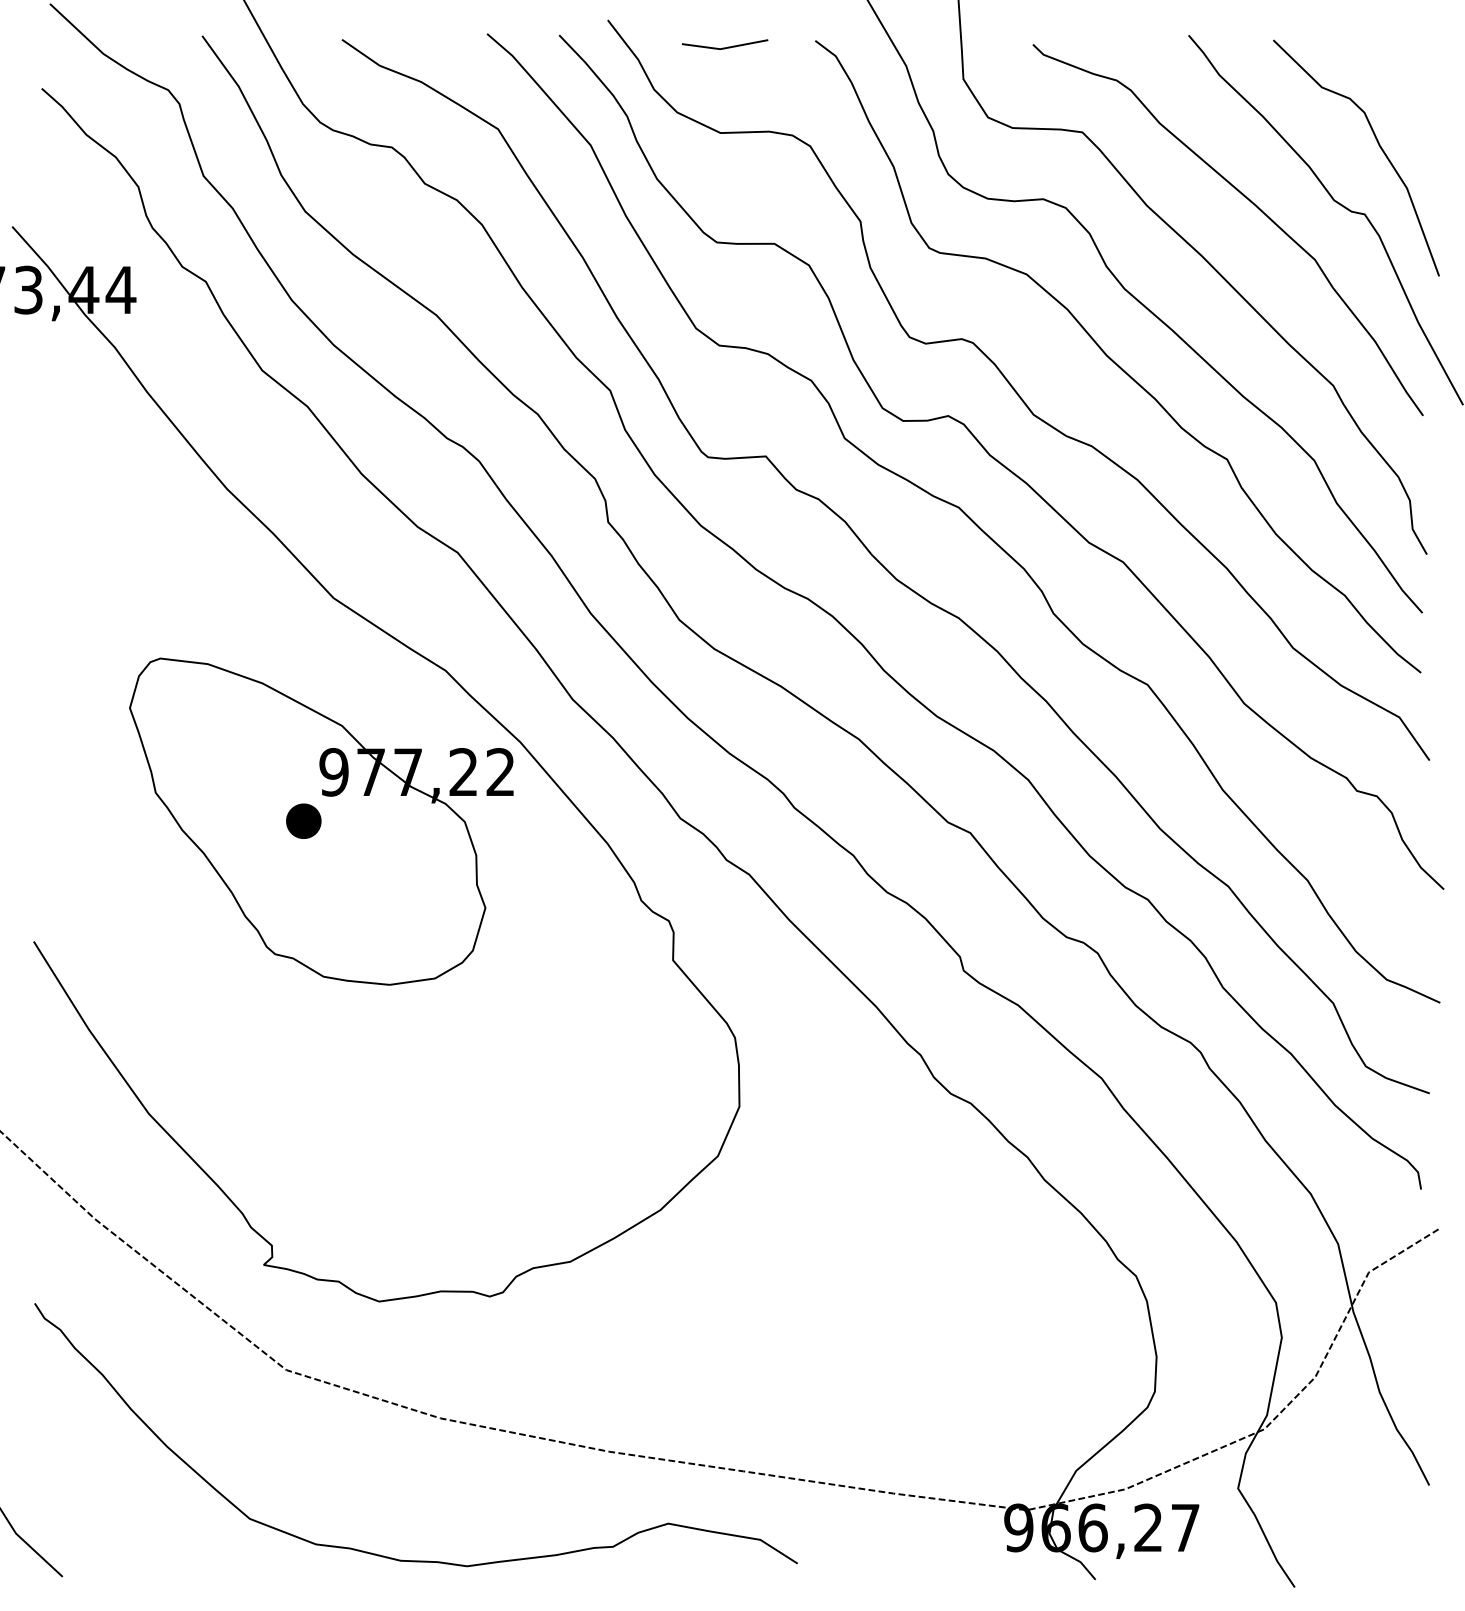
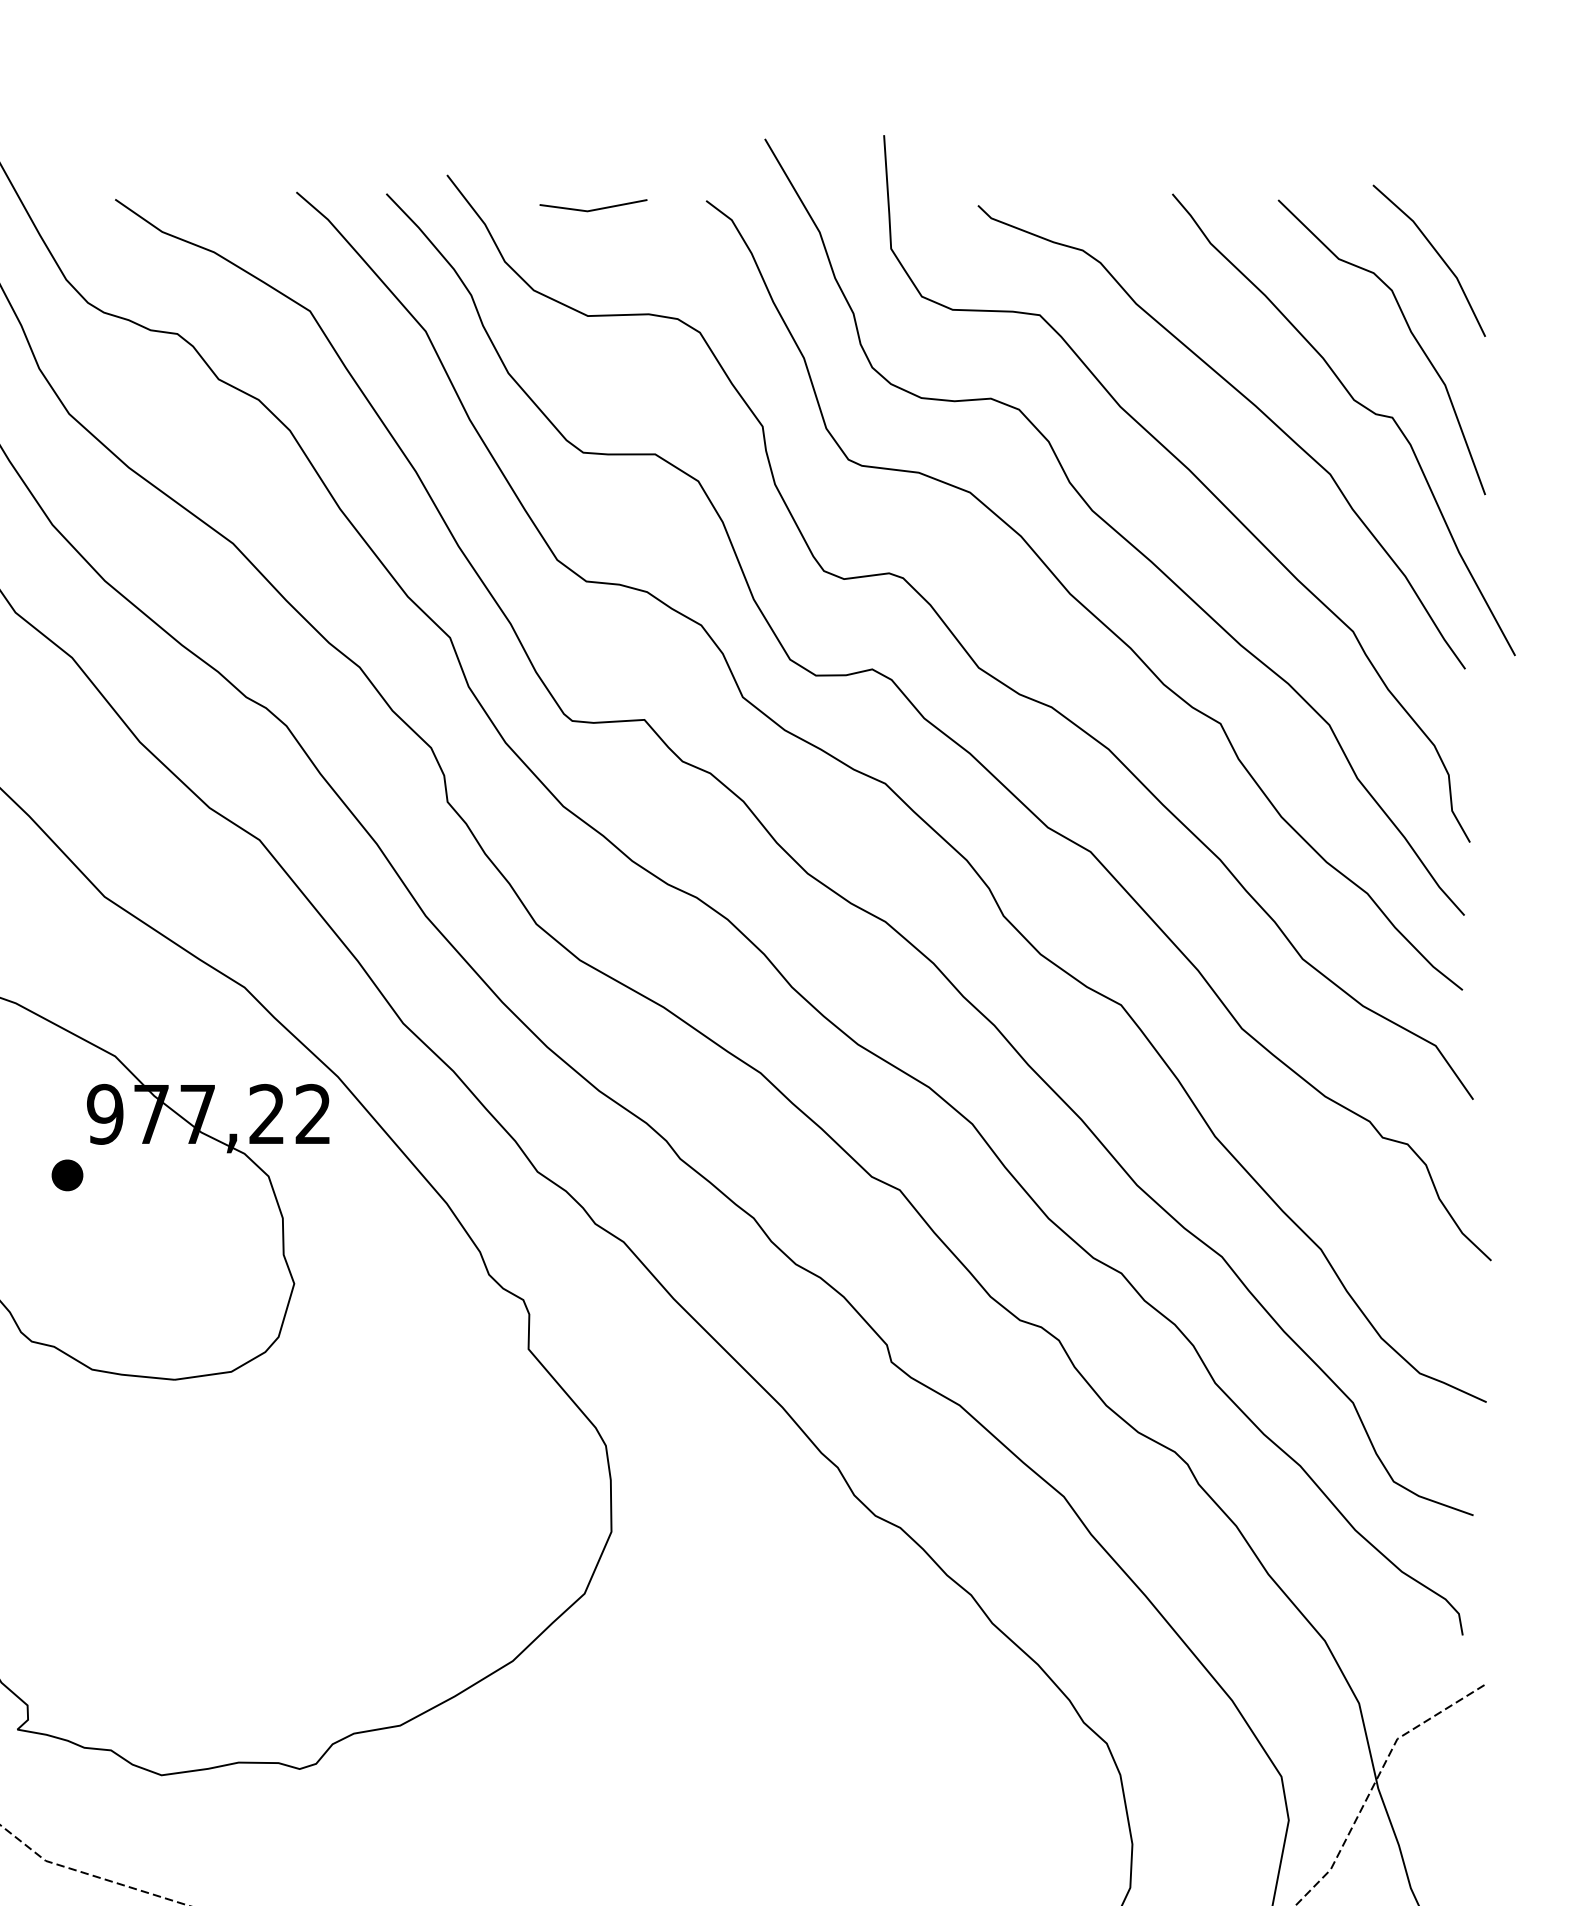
part: (1399, 82) -> (1435, 252), added
part: (303, 820) -> (67, 1174), size x0.71

